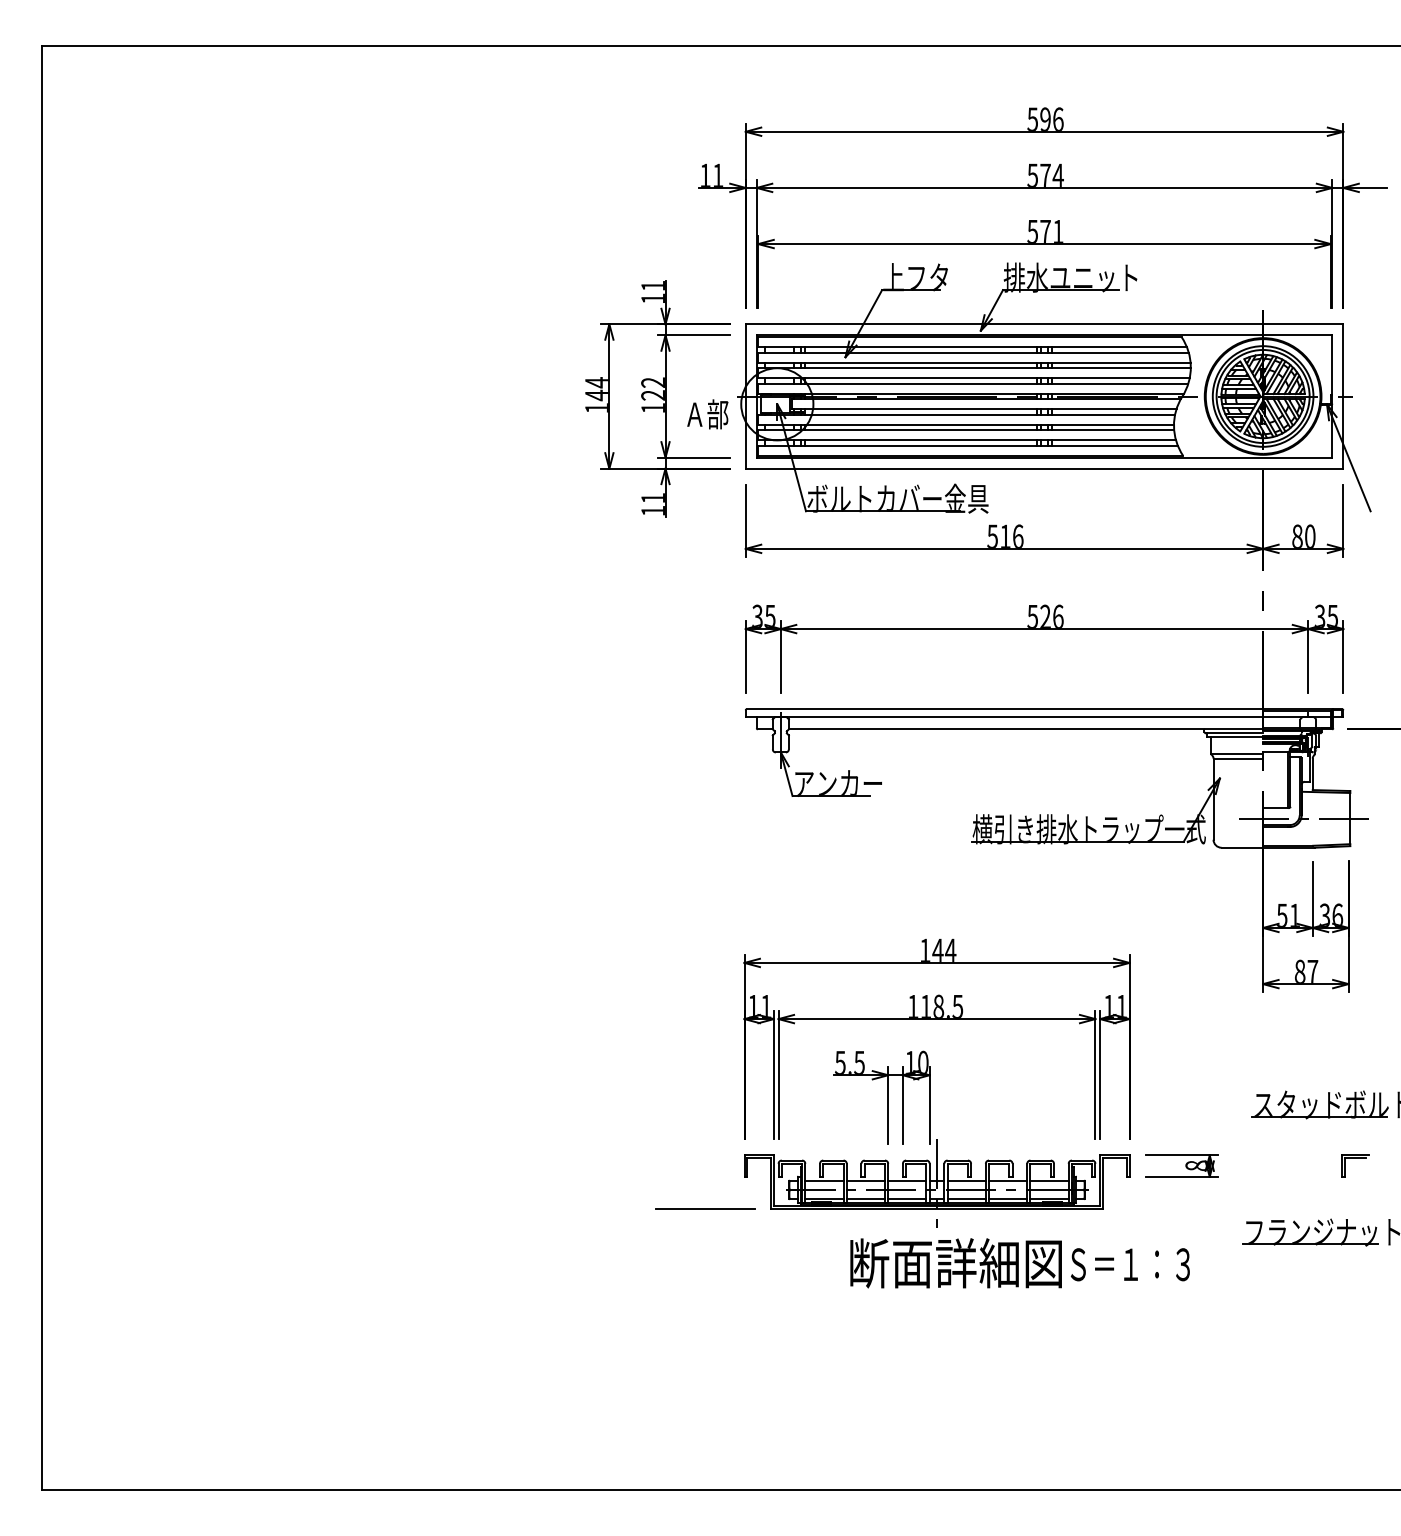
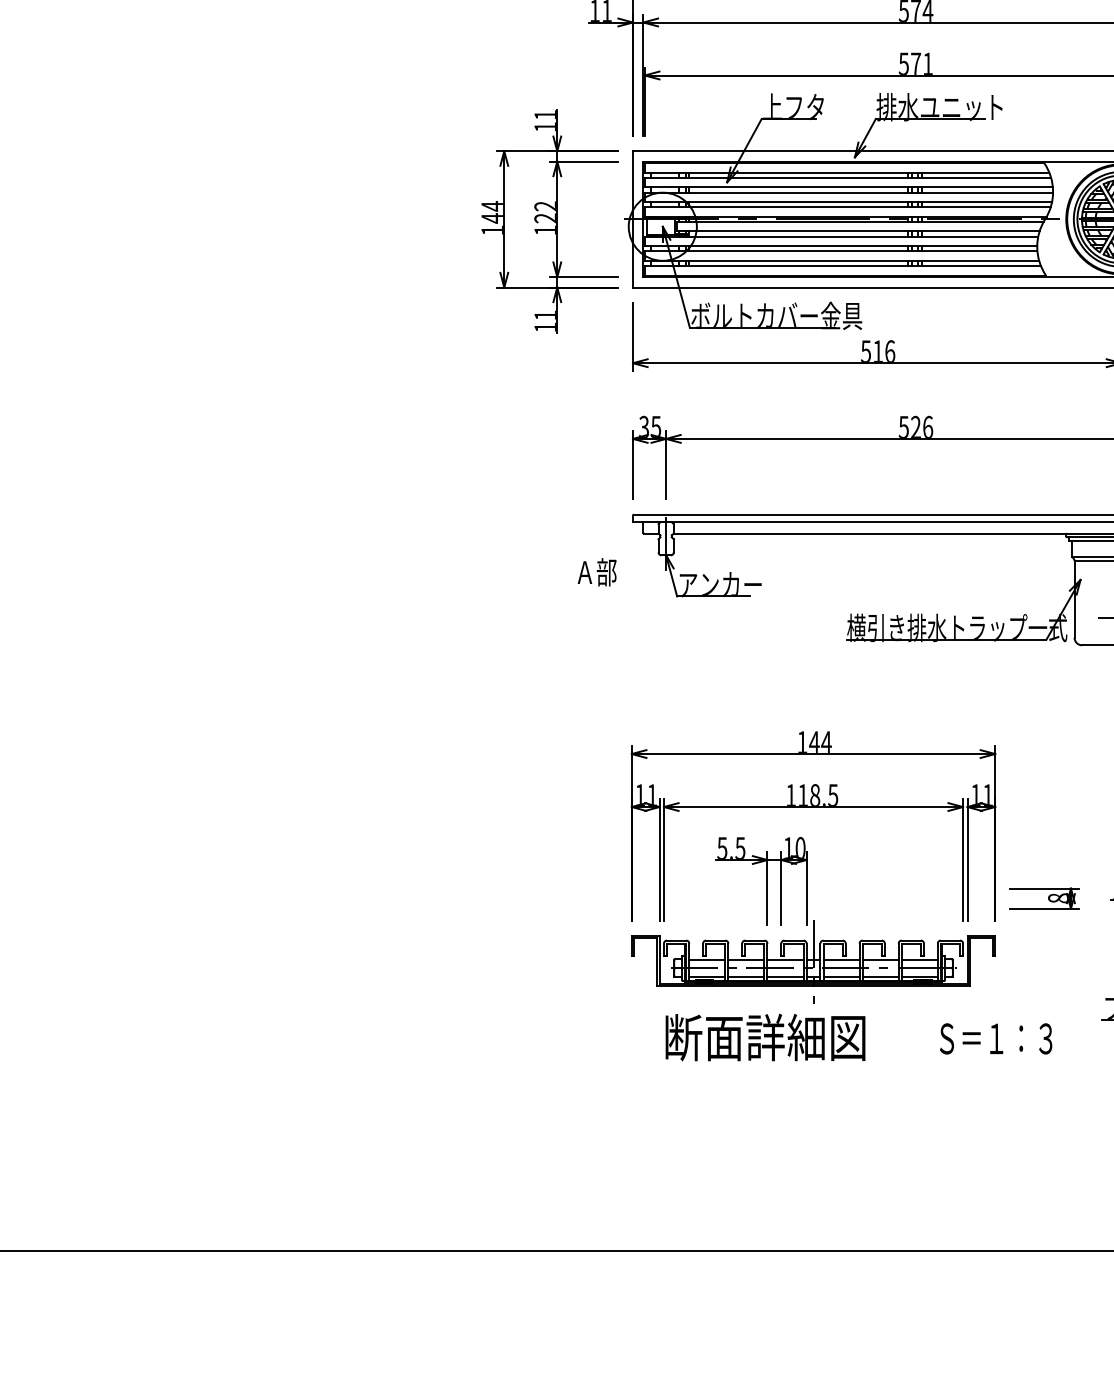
text: (707, 414) -> (596, 572), moved
part: (1181, 1165) -> (1044, 898), moved
line: (705, 1208) -> (595, 985), removed
text: (955, 1263) -> (764, 1037), moved

